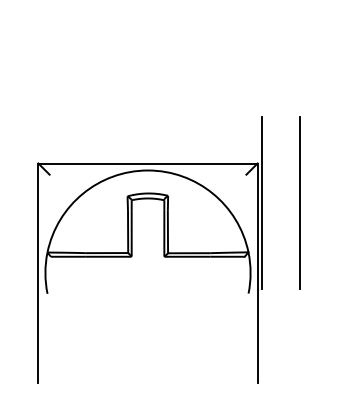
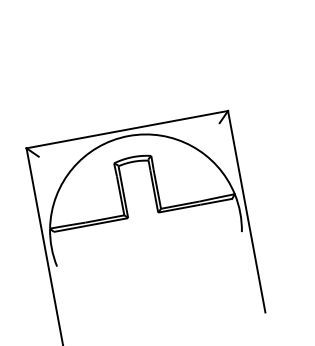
line: (262, 202) -> (239, 145), removed
line: (299, 202) -> (273, 139), removed

